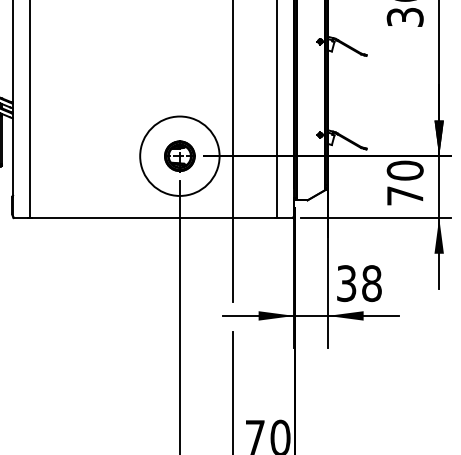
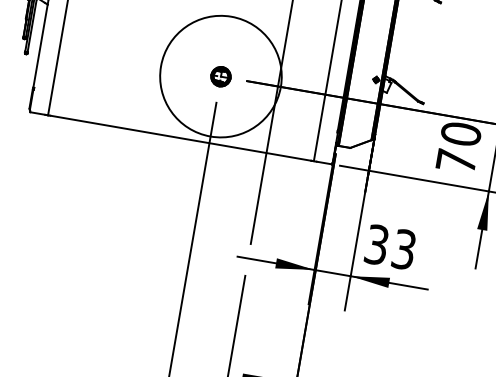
circle: (179, 155) -> (220, 75), size x1.4
part: (179, 156) -> (220, 76), size x0.6
text: (371, 283) -> (403, 249), 38 -> 33

